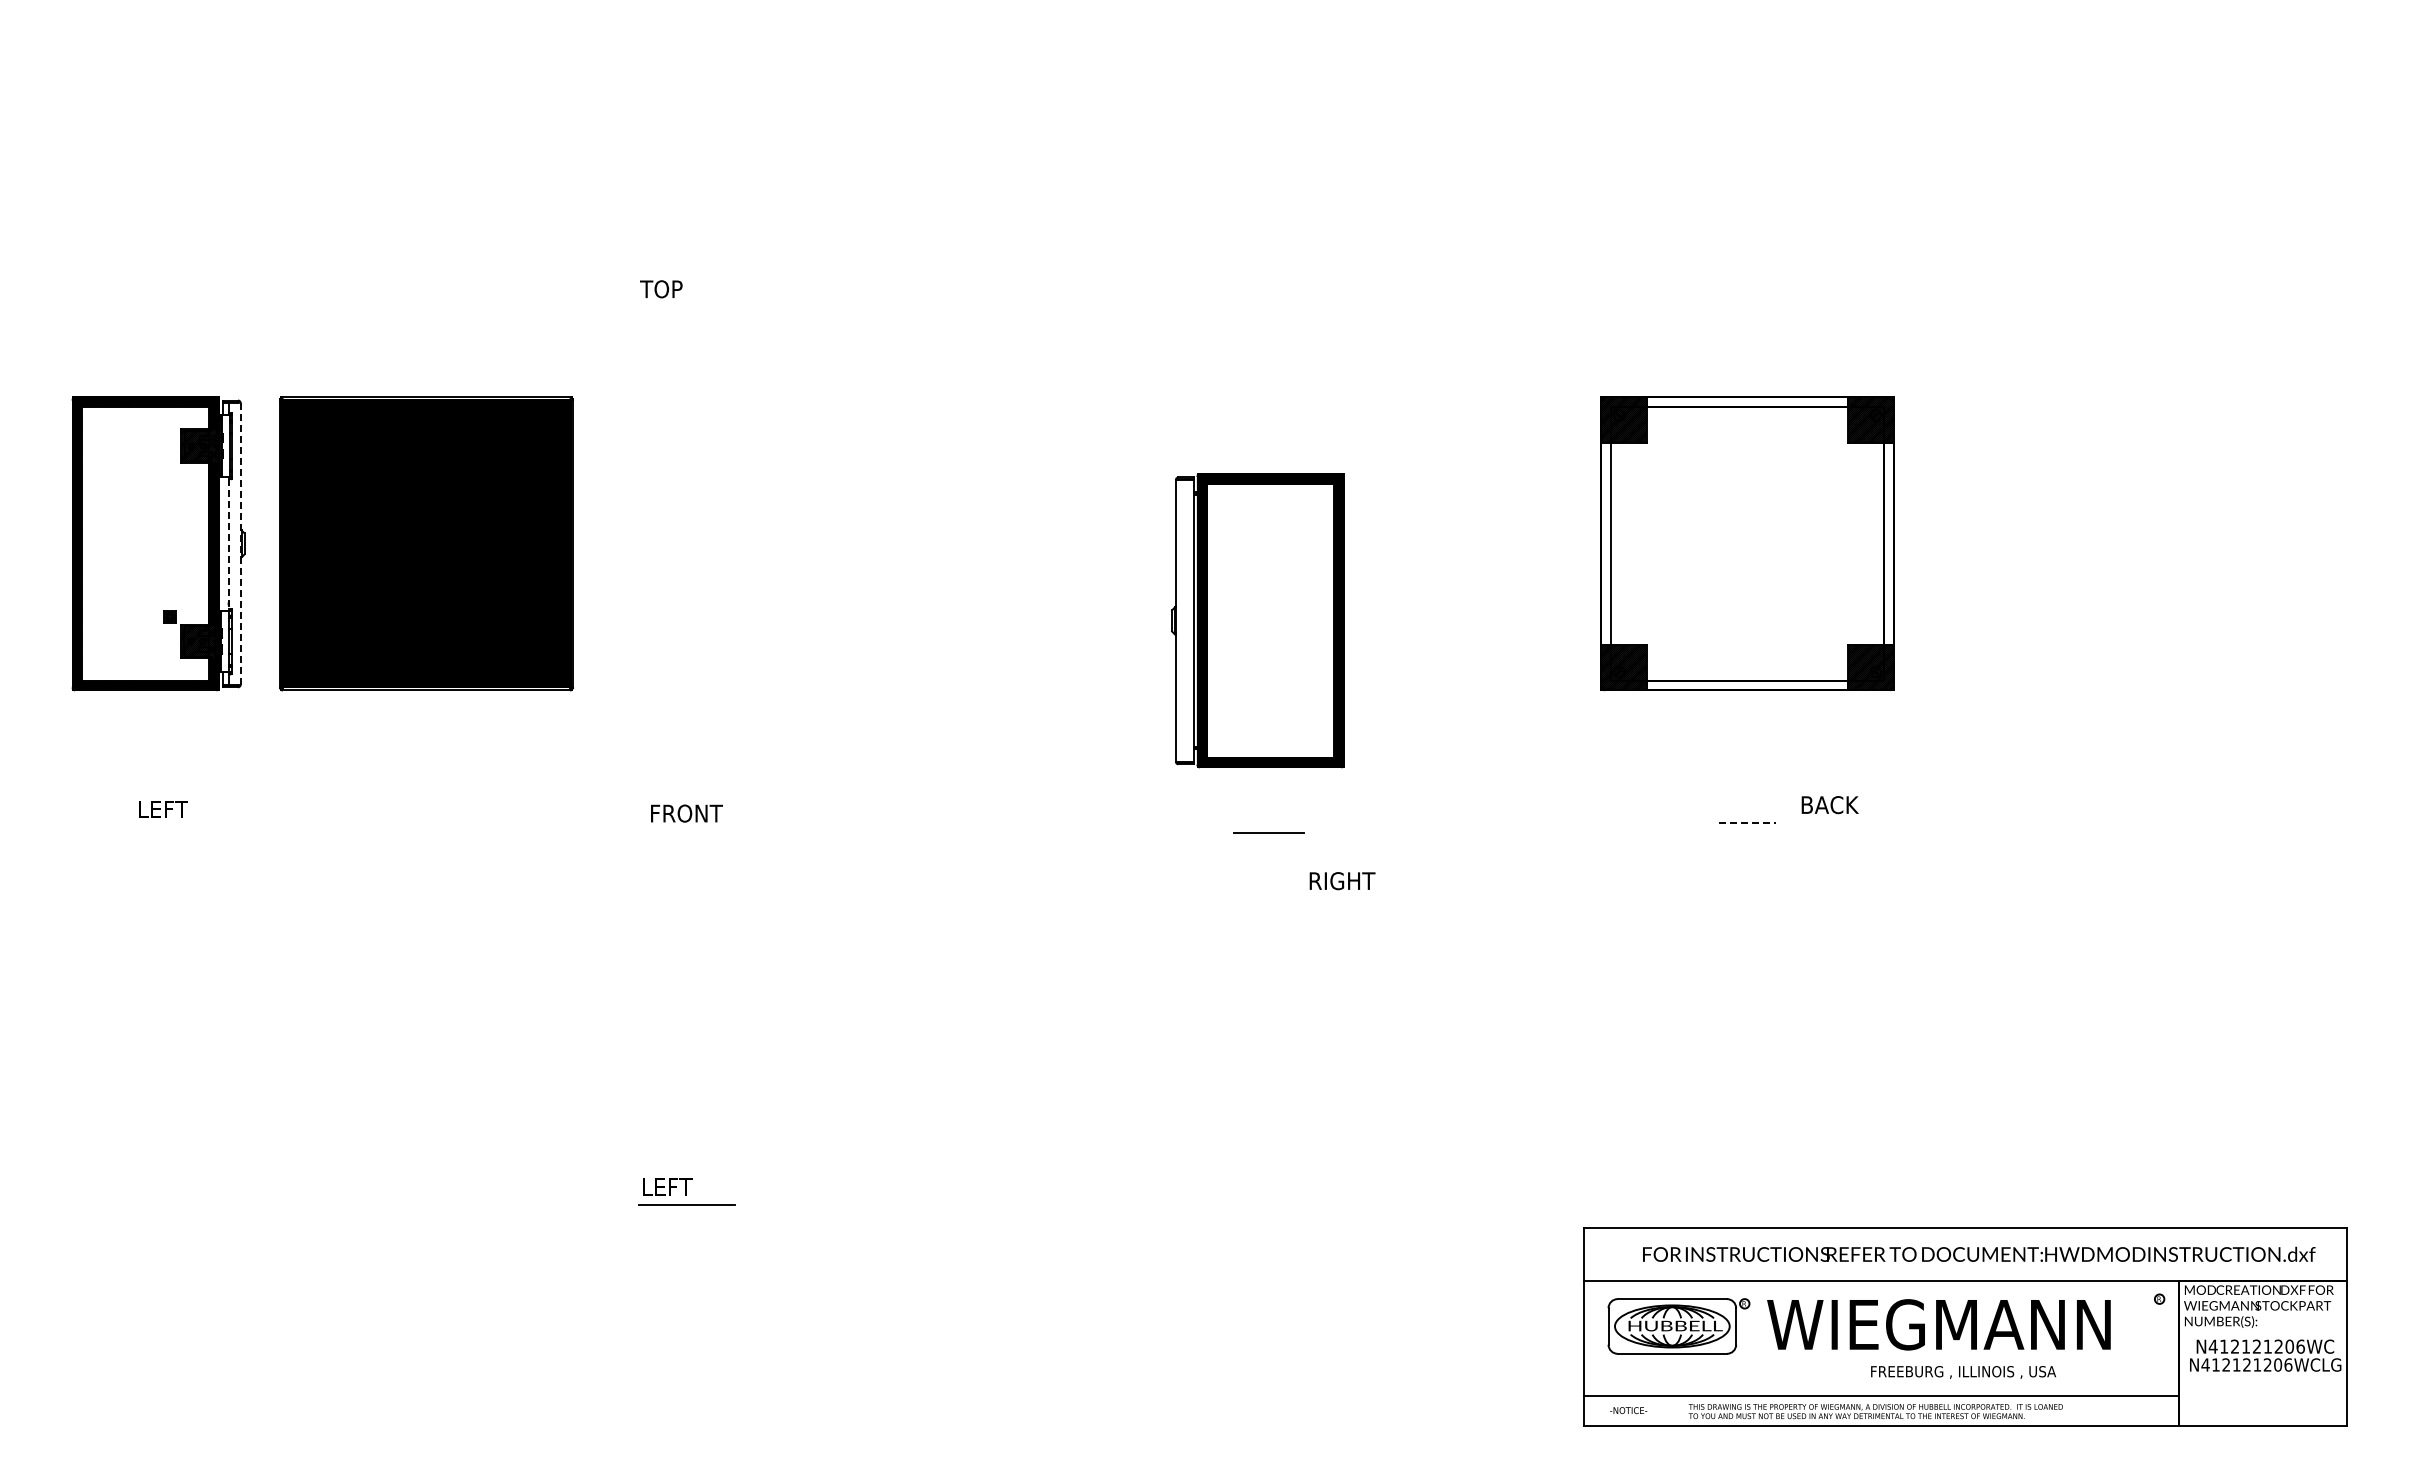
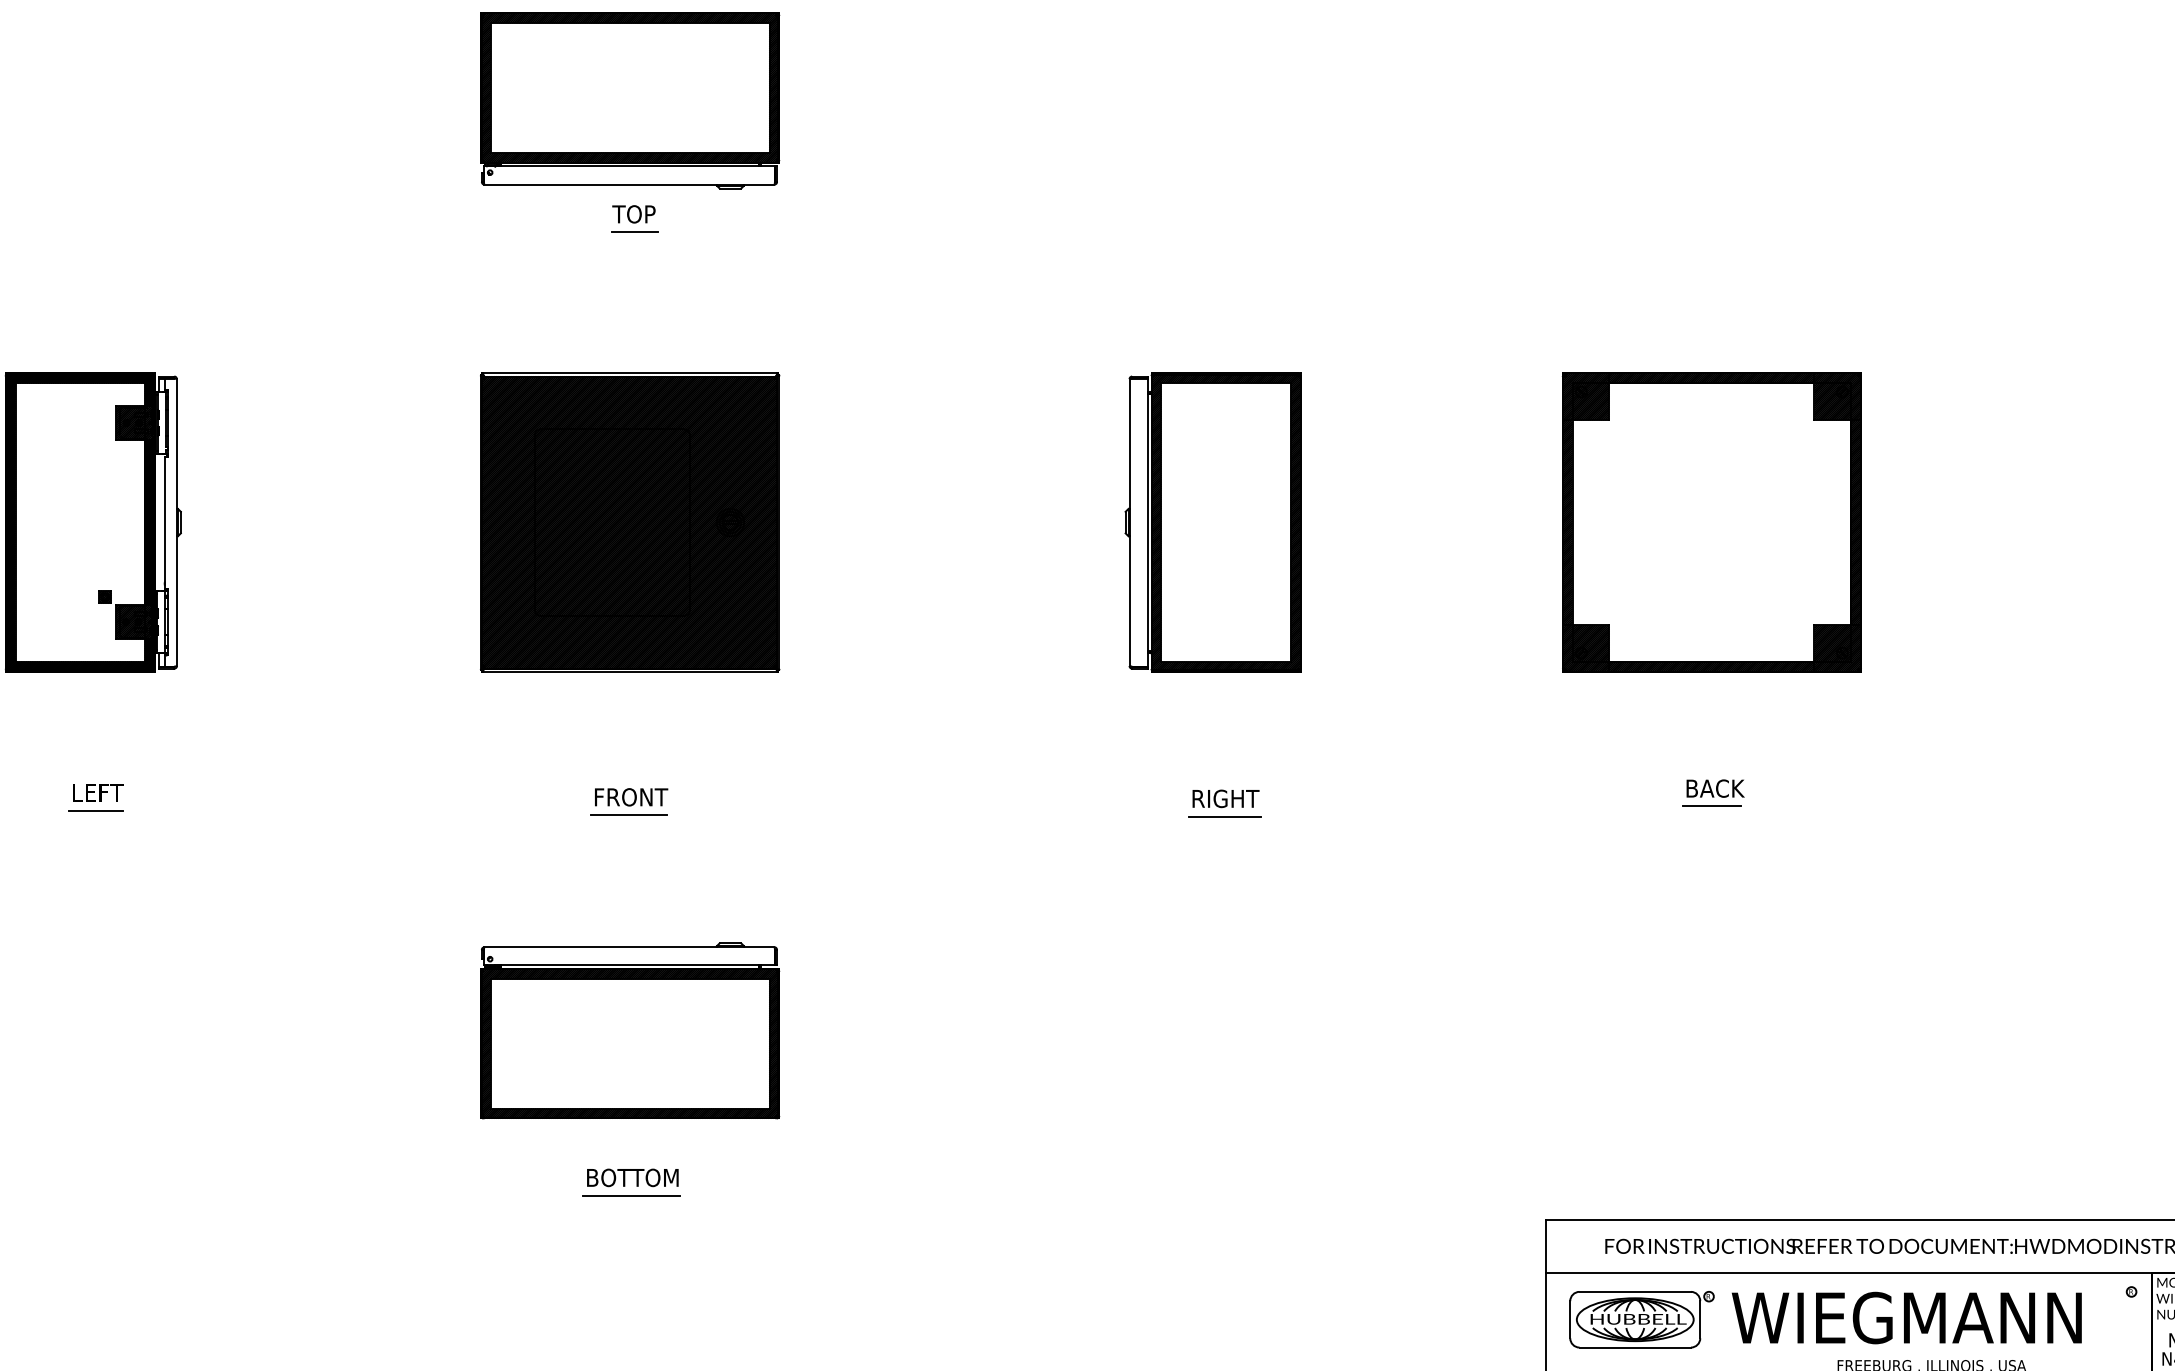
part: (685, 129) -> (630, 100), added
line: (690, 258) -> (635, 231), added
text: (661, 289) -> (634, 214), moved
hatch: (1747, 402) -> (1711, 378), added
line: (228, 543) -> (164, 522), dashed -> solid
line: (240, 543) -> (176, 522), dashed -> solid
part: (426, 543) -> (630, 522), moved
hatch: (1605, 543) -> (1567, 522), added
hatch: (1889, 543) -> (1856, 522), added
part: (1257, 620) -> (1212, 522), moved
hatch: (1747, 685) -> (1711, 666), added
text: (1829, 805) -> (1714, 789), moved
line: (1747, 822) -> (1711, 806), dashed -> solid
line: (160, 827) -> (95, 811), added
line: (684, 831) -> (629, 815), added
text: (1342, 881) -> (1225, 799), moved
part: (685, 1042) -> (630, 1030), added
text: (688, 1187) -> (633, 1178), LEFT -> BOTTOM

